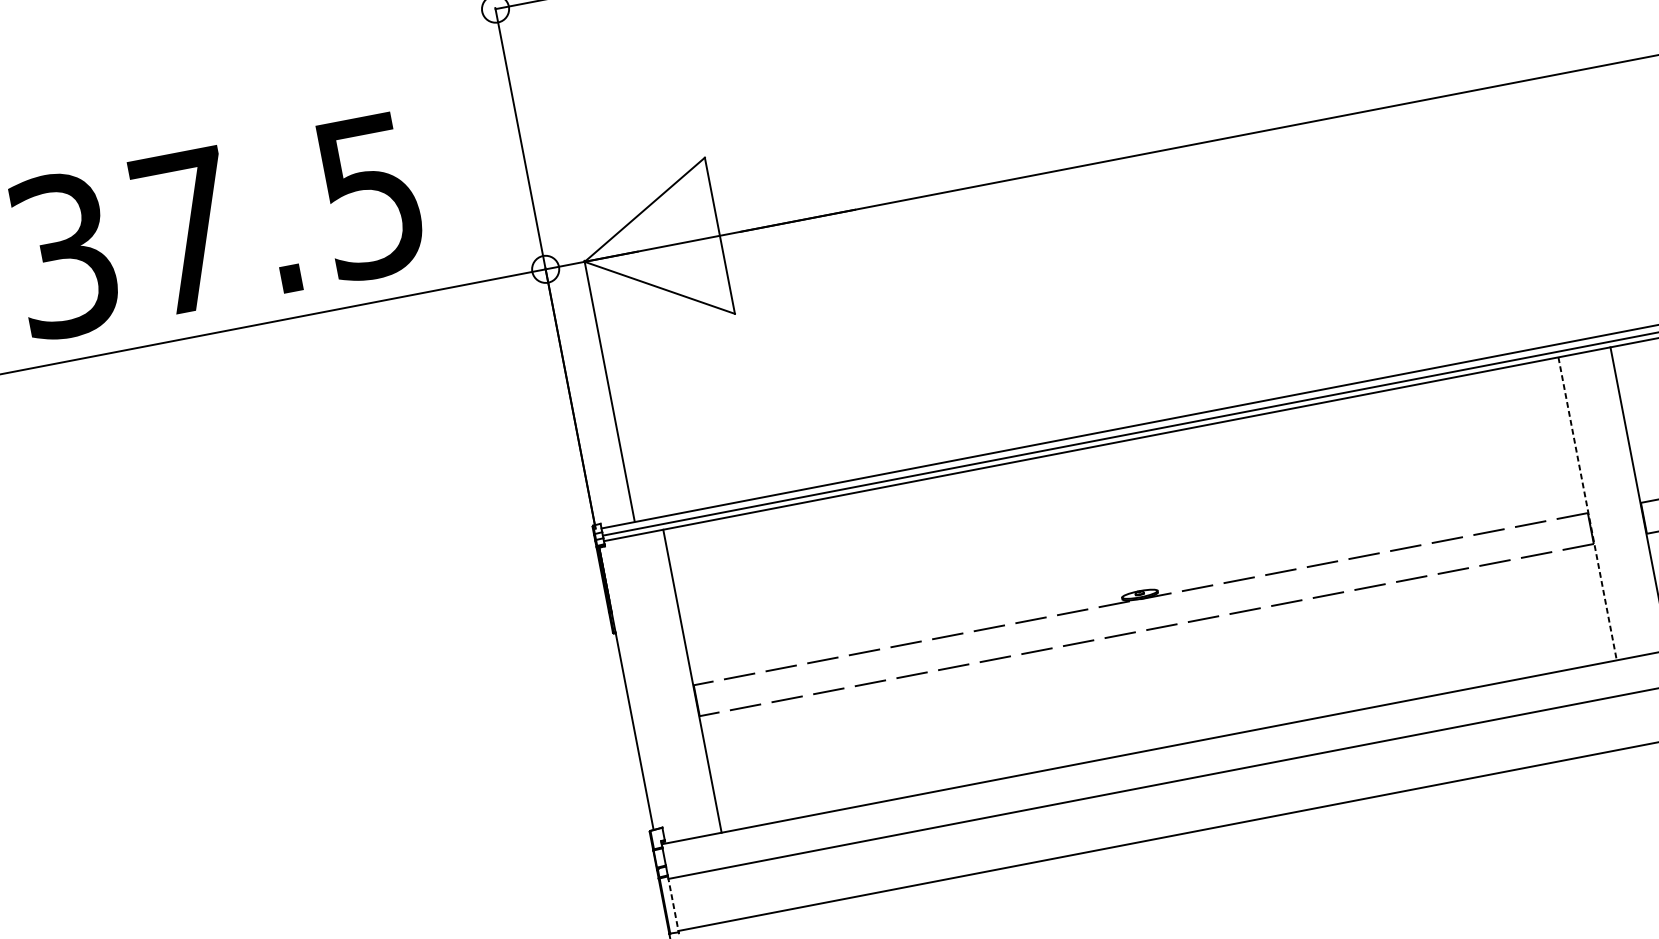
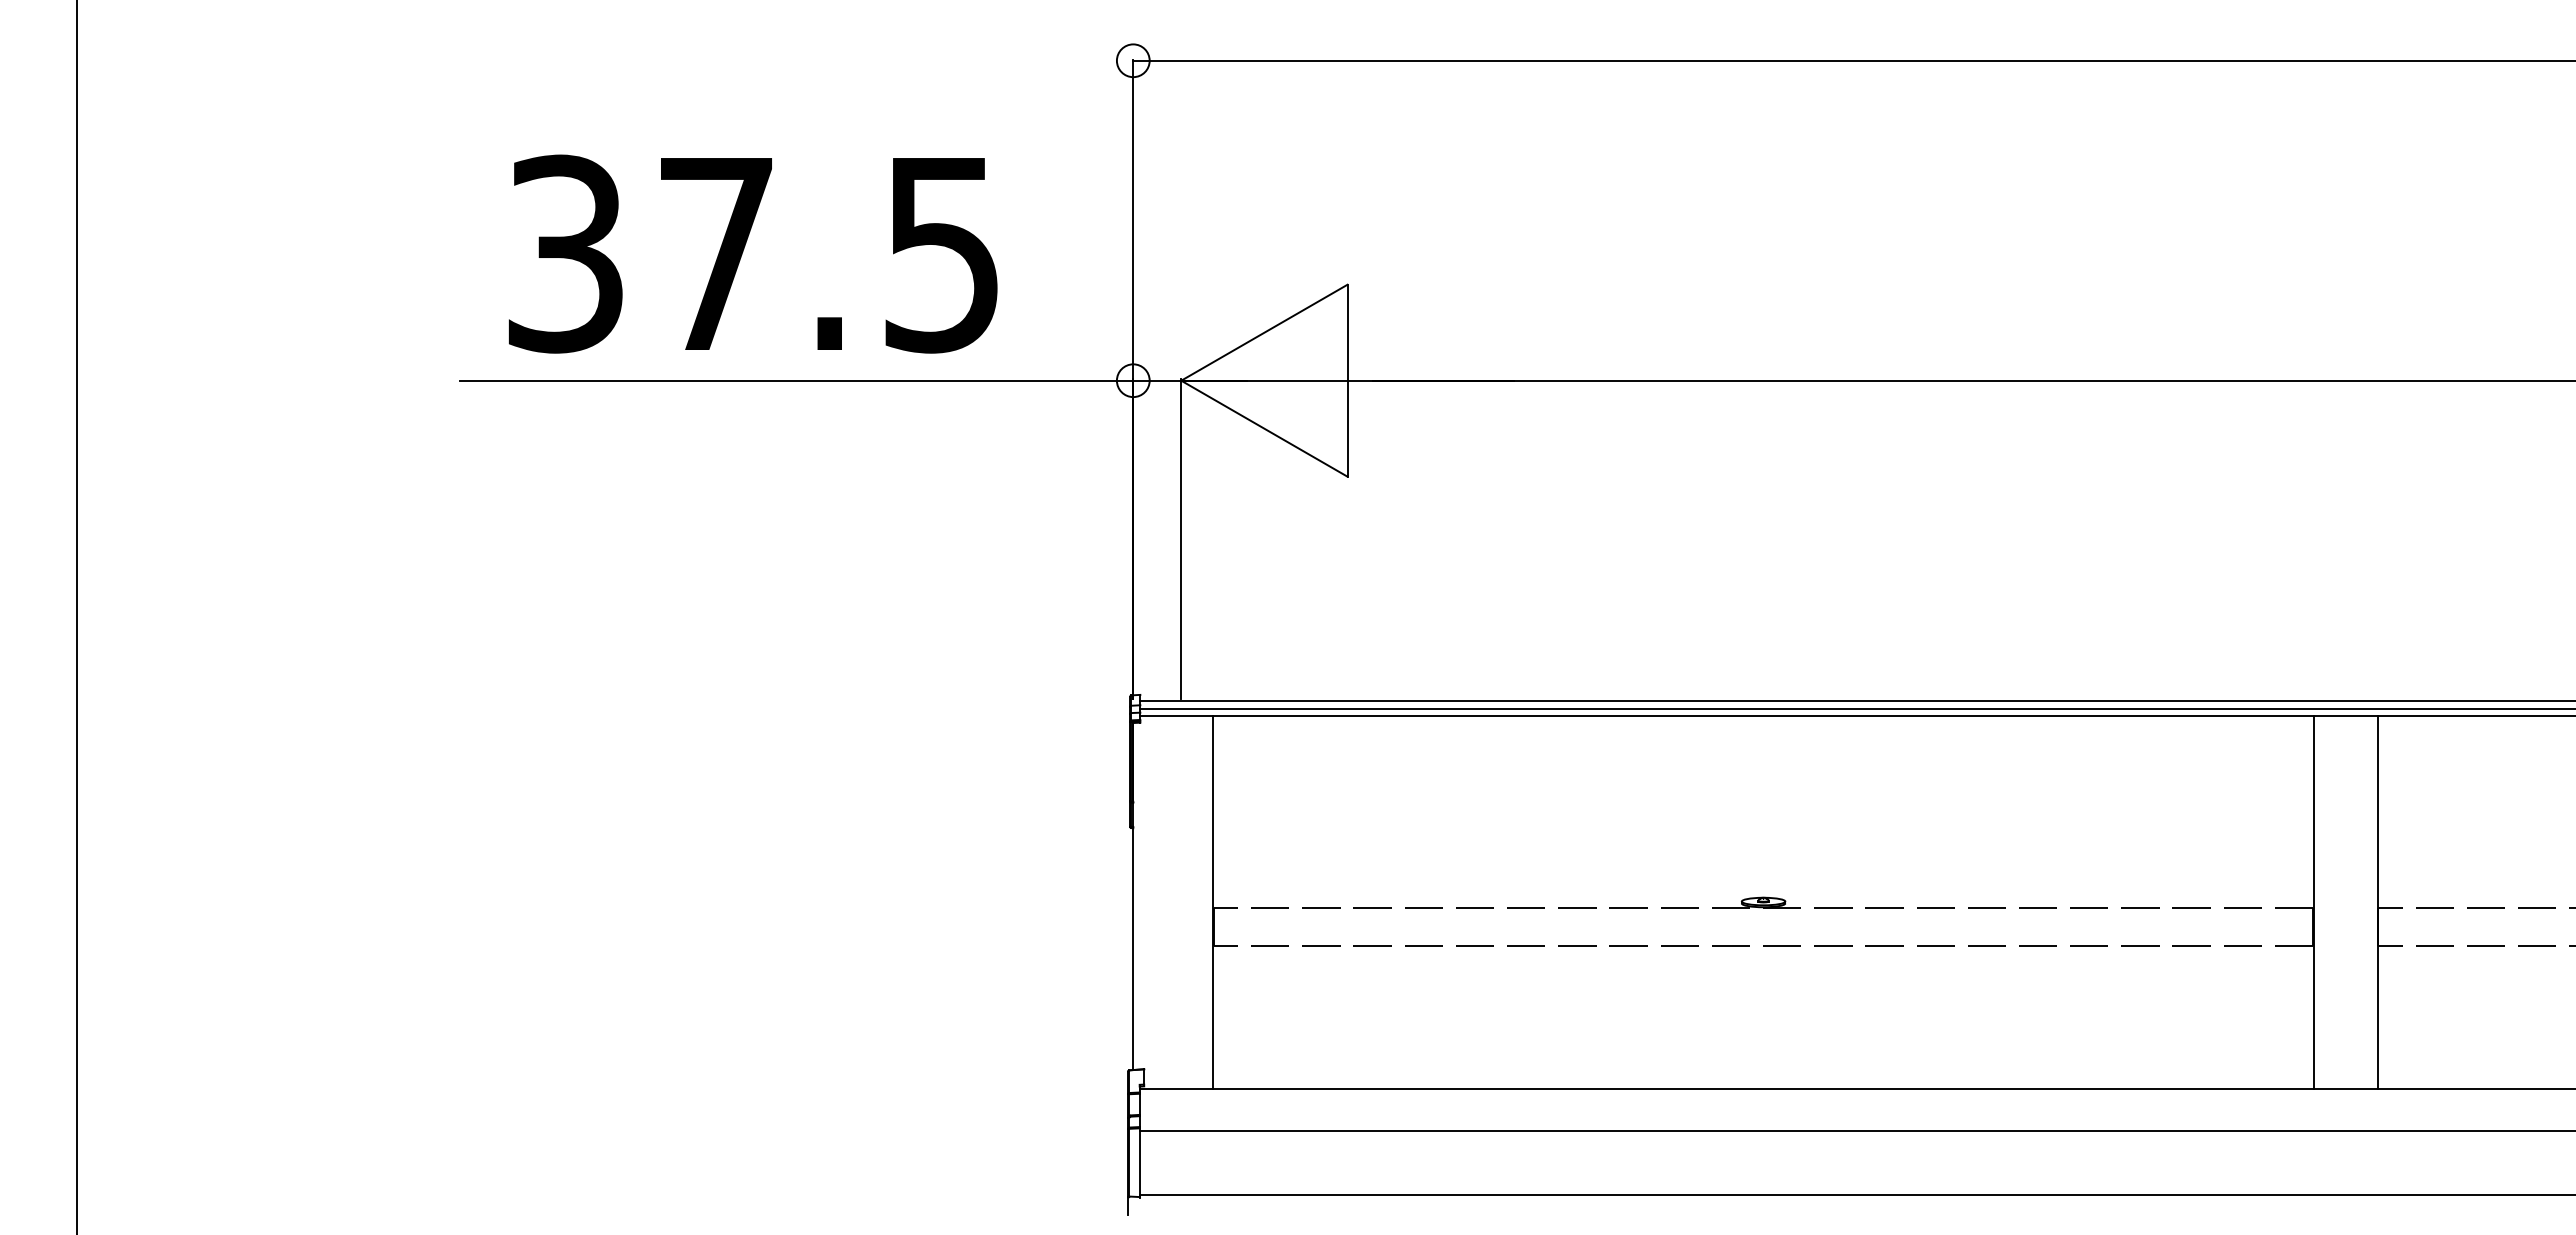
line: (1587, 509) -> (2313, 903), dashed -> solid
line: (673, 905) -> (1139, 1163), dashed -> solid

